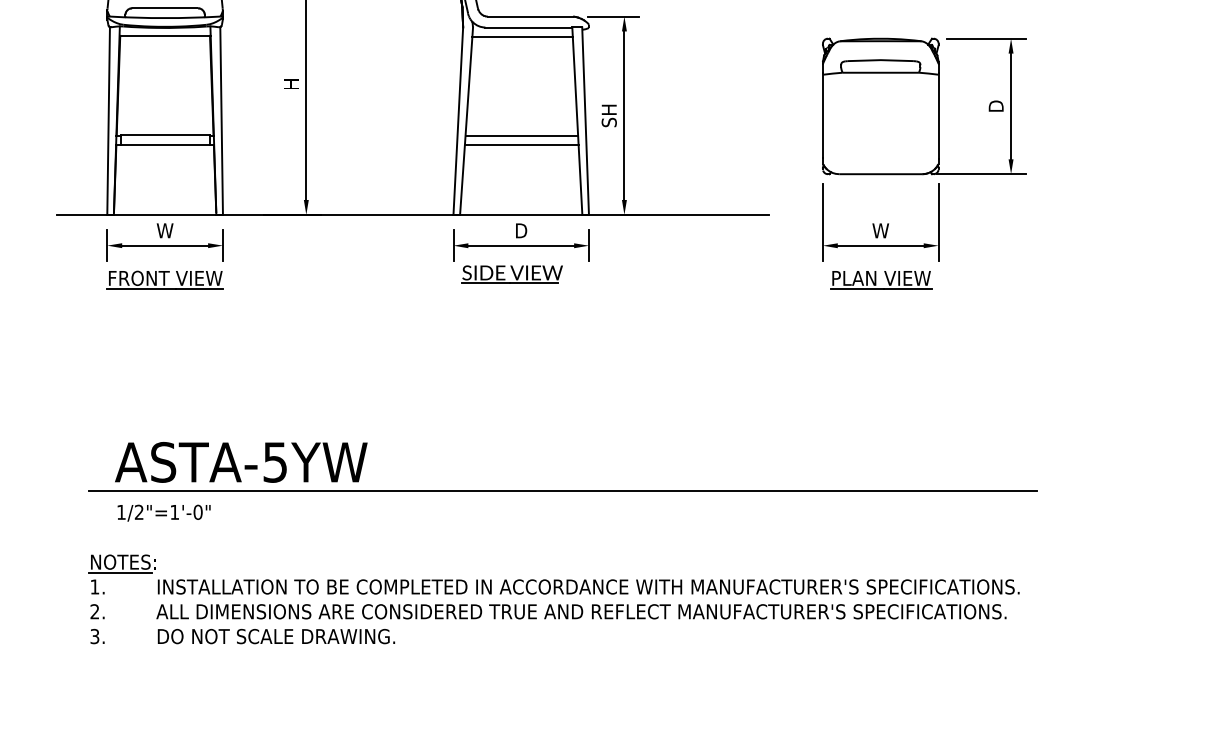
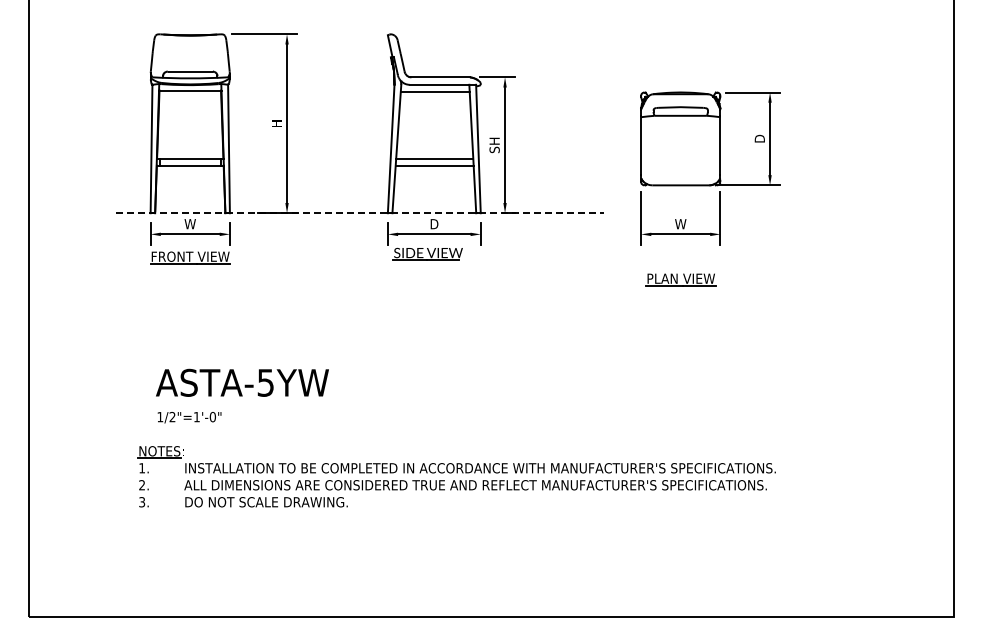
line: (413, 215) -> (360, 213), solid -> dashed
part: (880, 279) -> (680, 279), moved
line: (562, 491) -> (462, 402), removed

